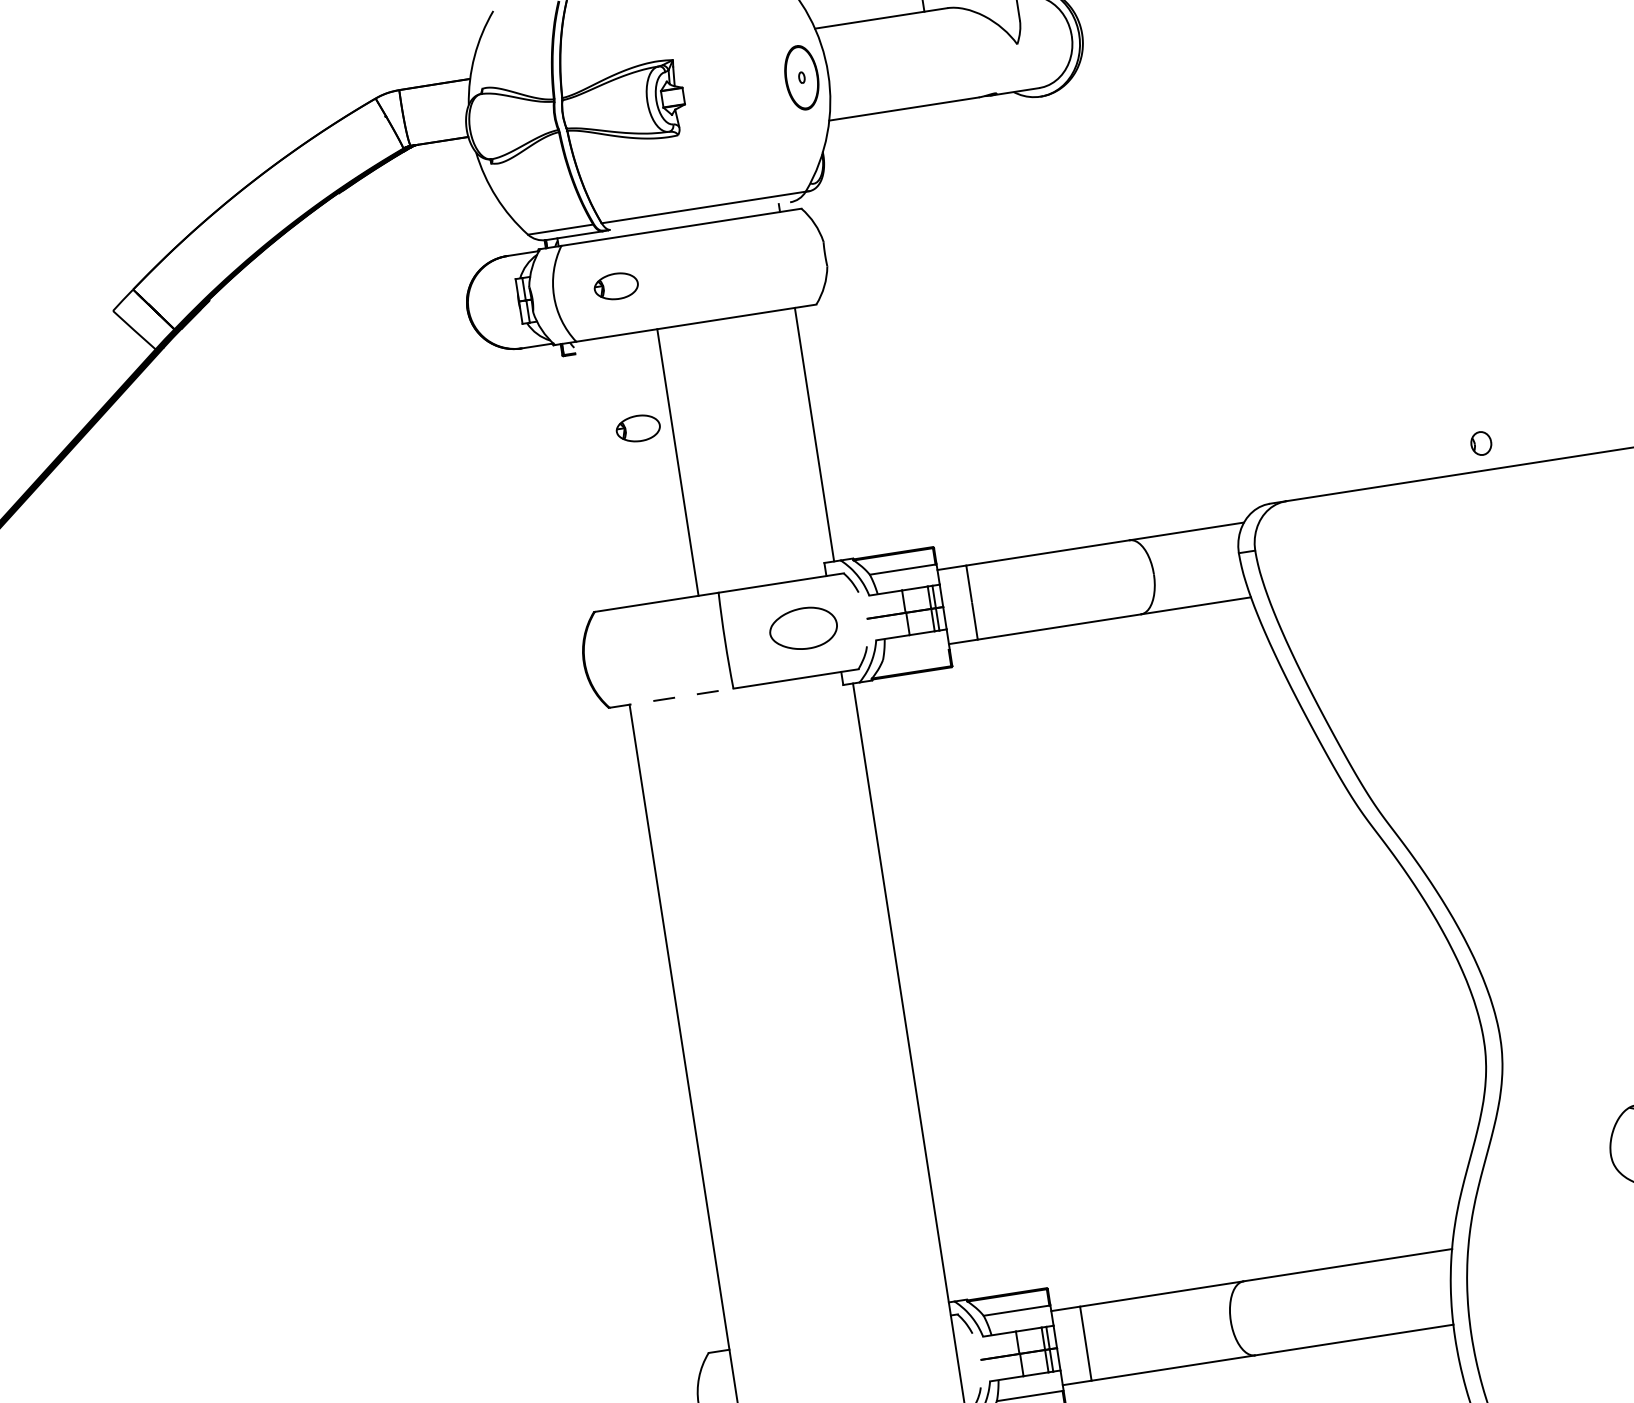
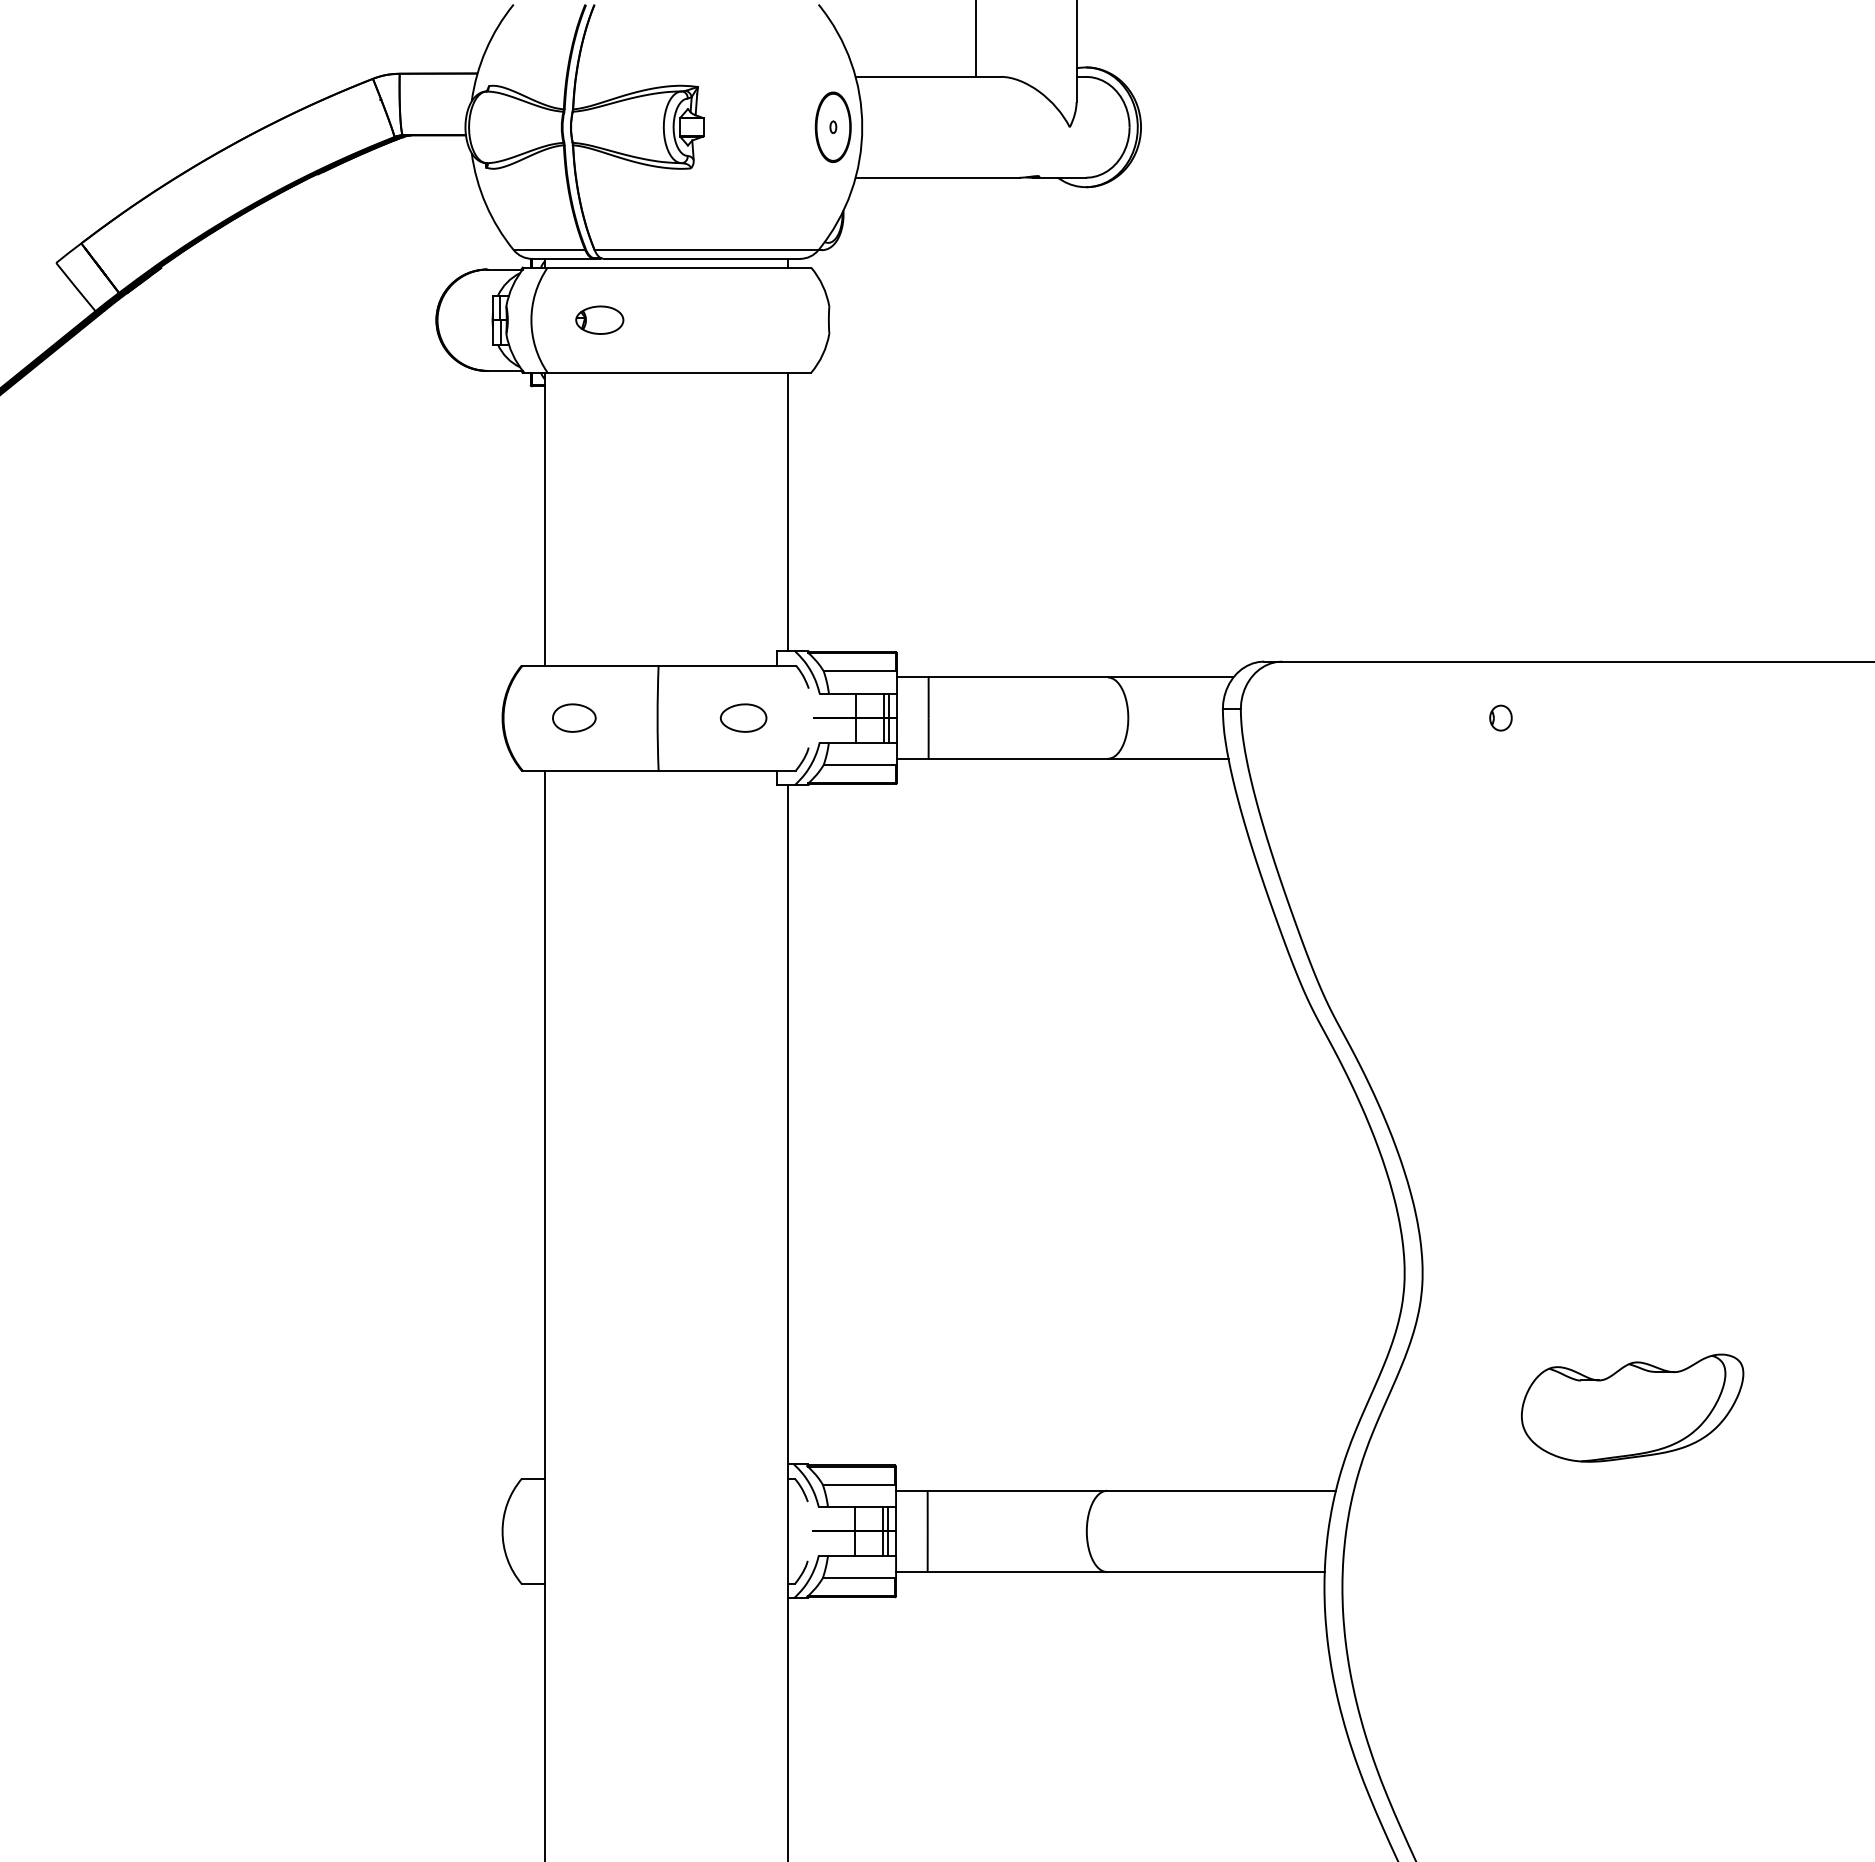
line: (700, 215) -> (701, 258), added
part: (637, 427) -> (599, 475), removed
part: (1480, 443) -> (1500, 717), moved
line: (677, 461) -> (544, 518), moved
part: (803, 628) -> (743, 717), size x0.62
part: (649, 651) -> (574, 717), added
line: (915, 654) -> (859, 764), added
line: (671, 697) -> (590, 770), dashed -> solid

